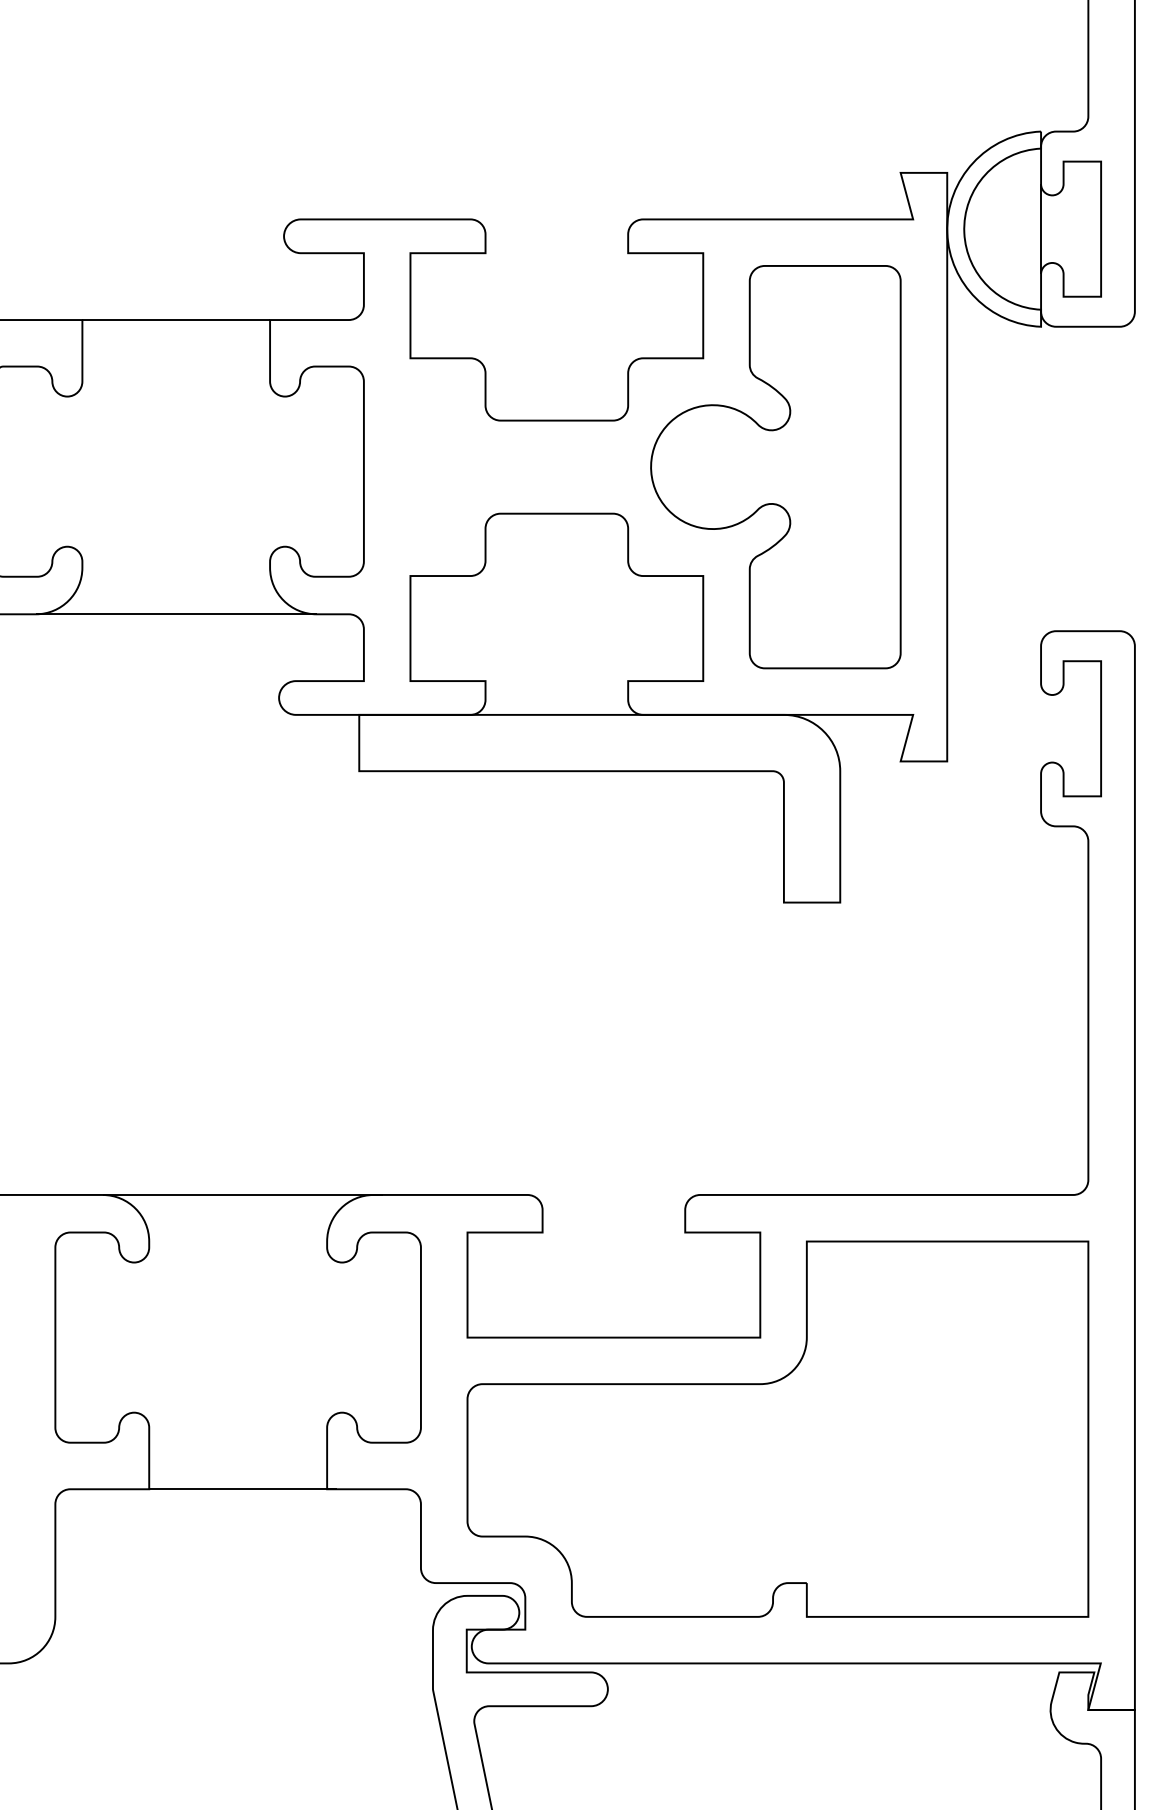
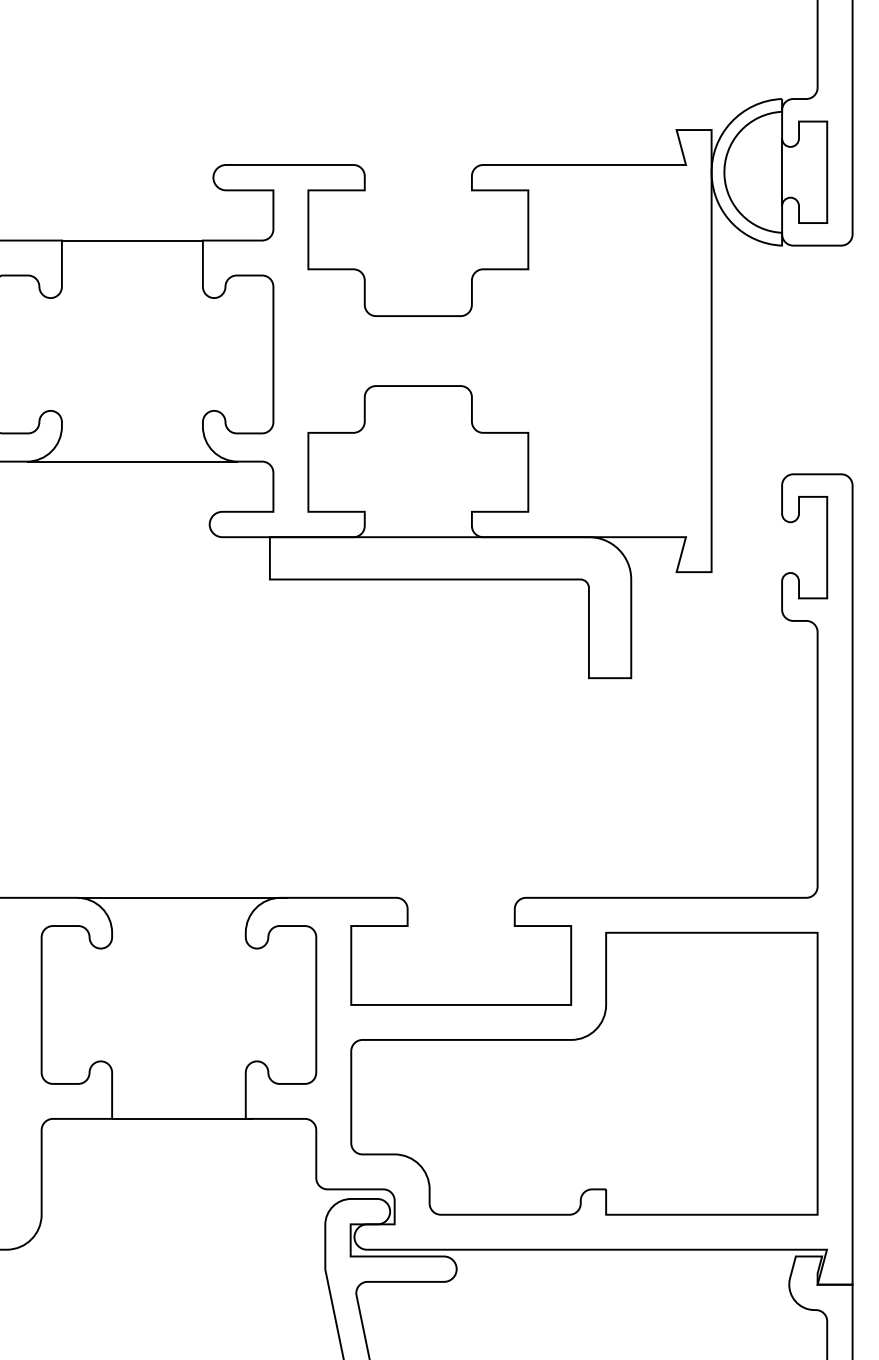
part: (775, 467) -> (582, 351), removed

